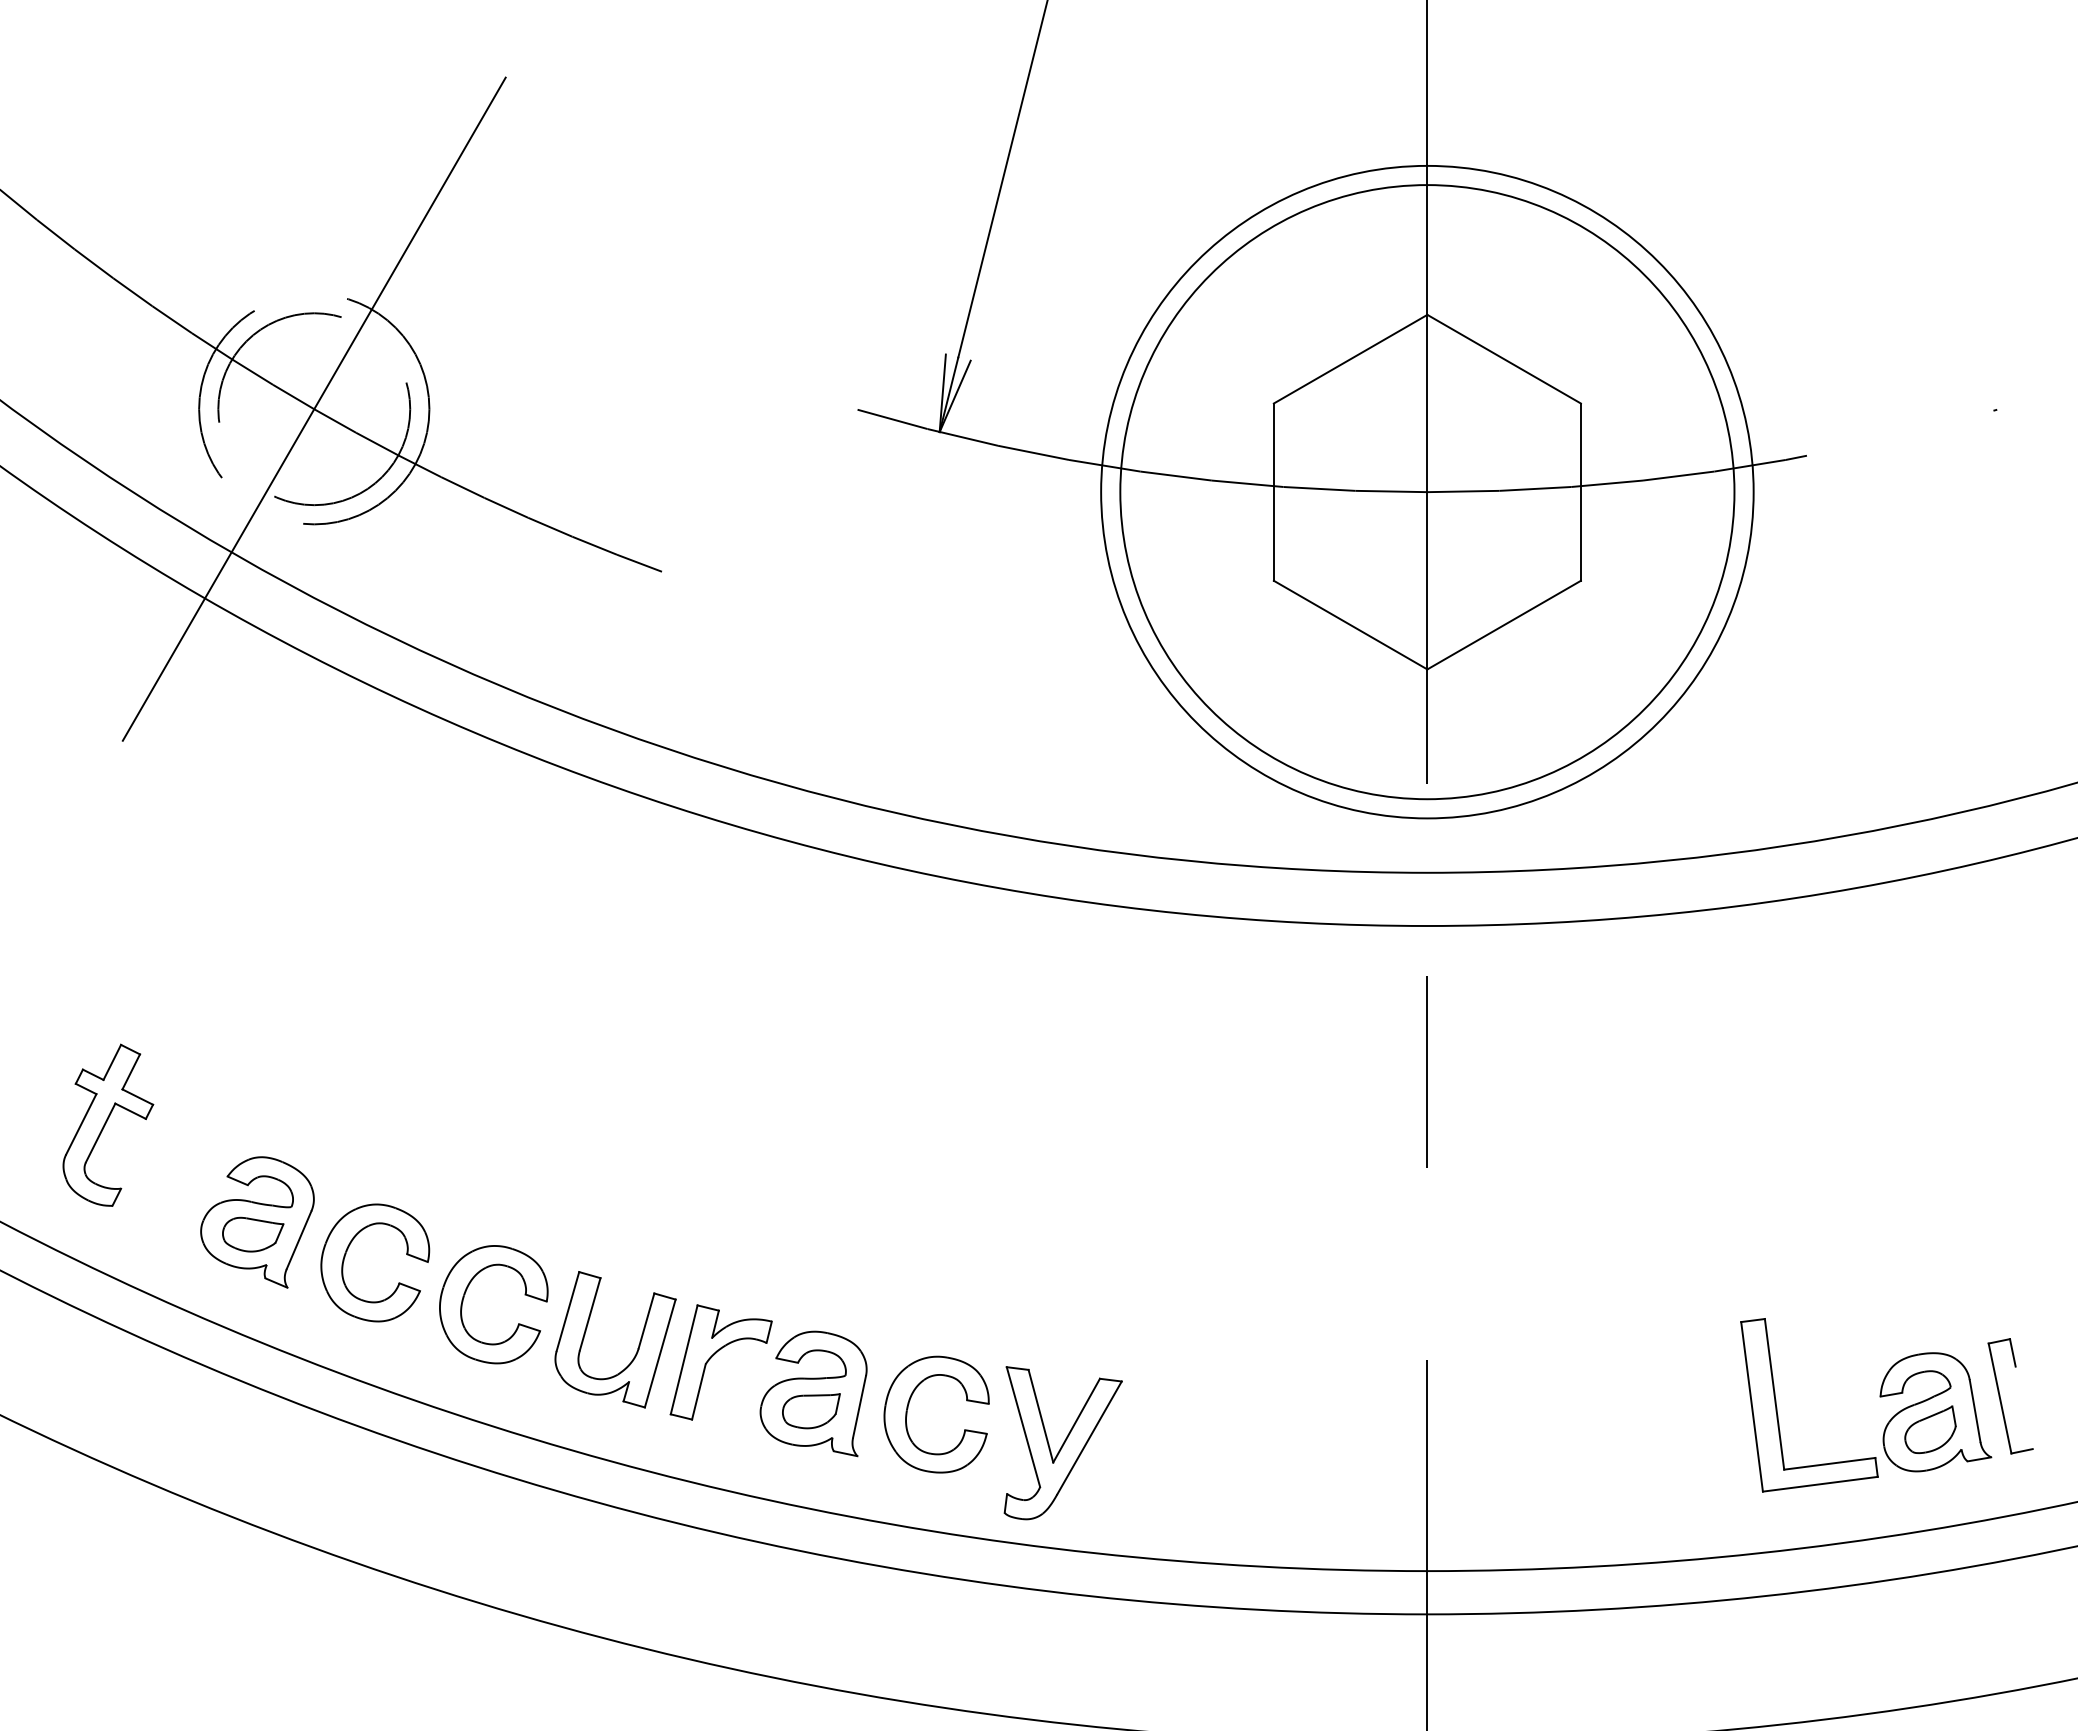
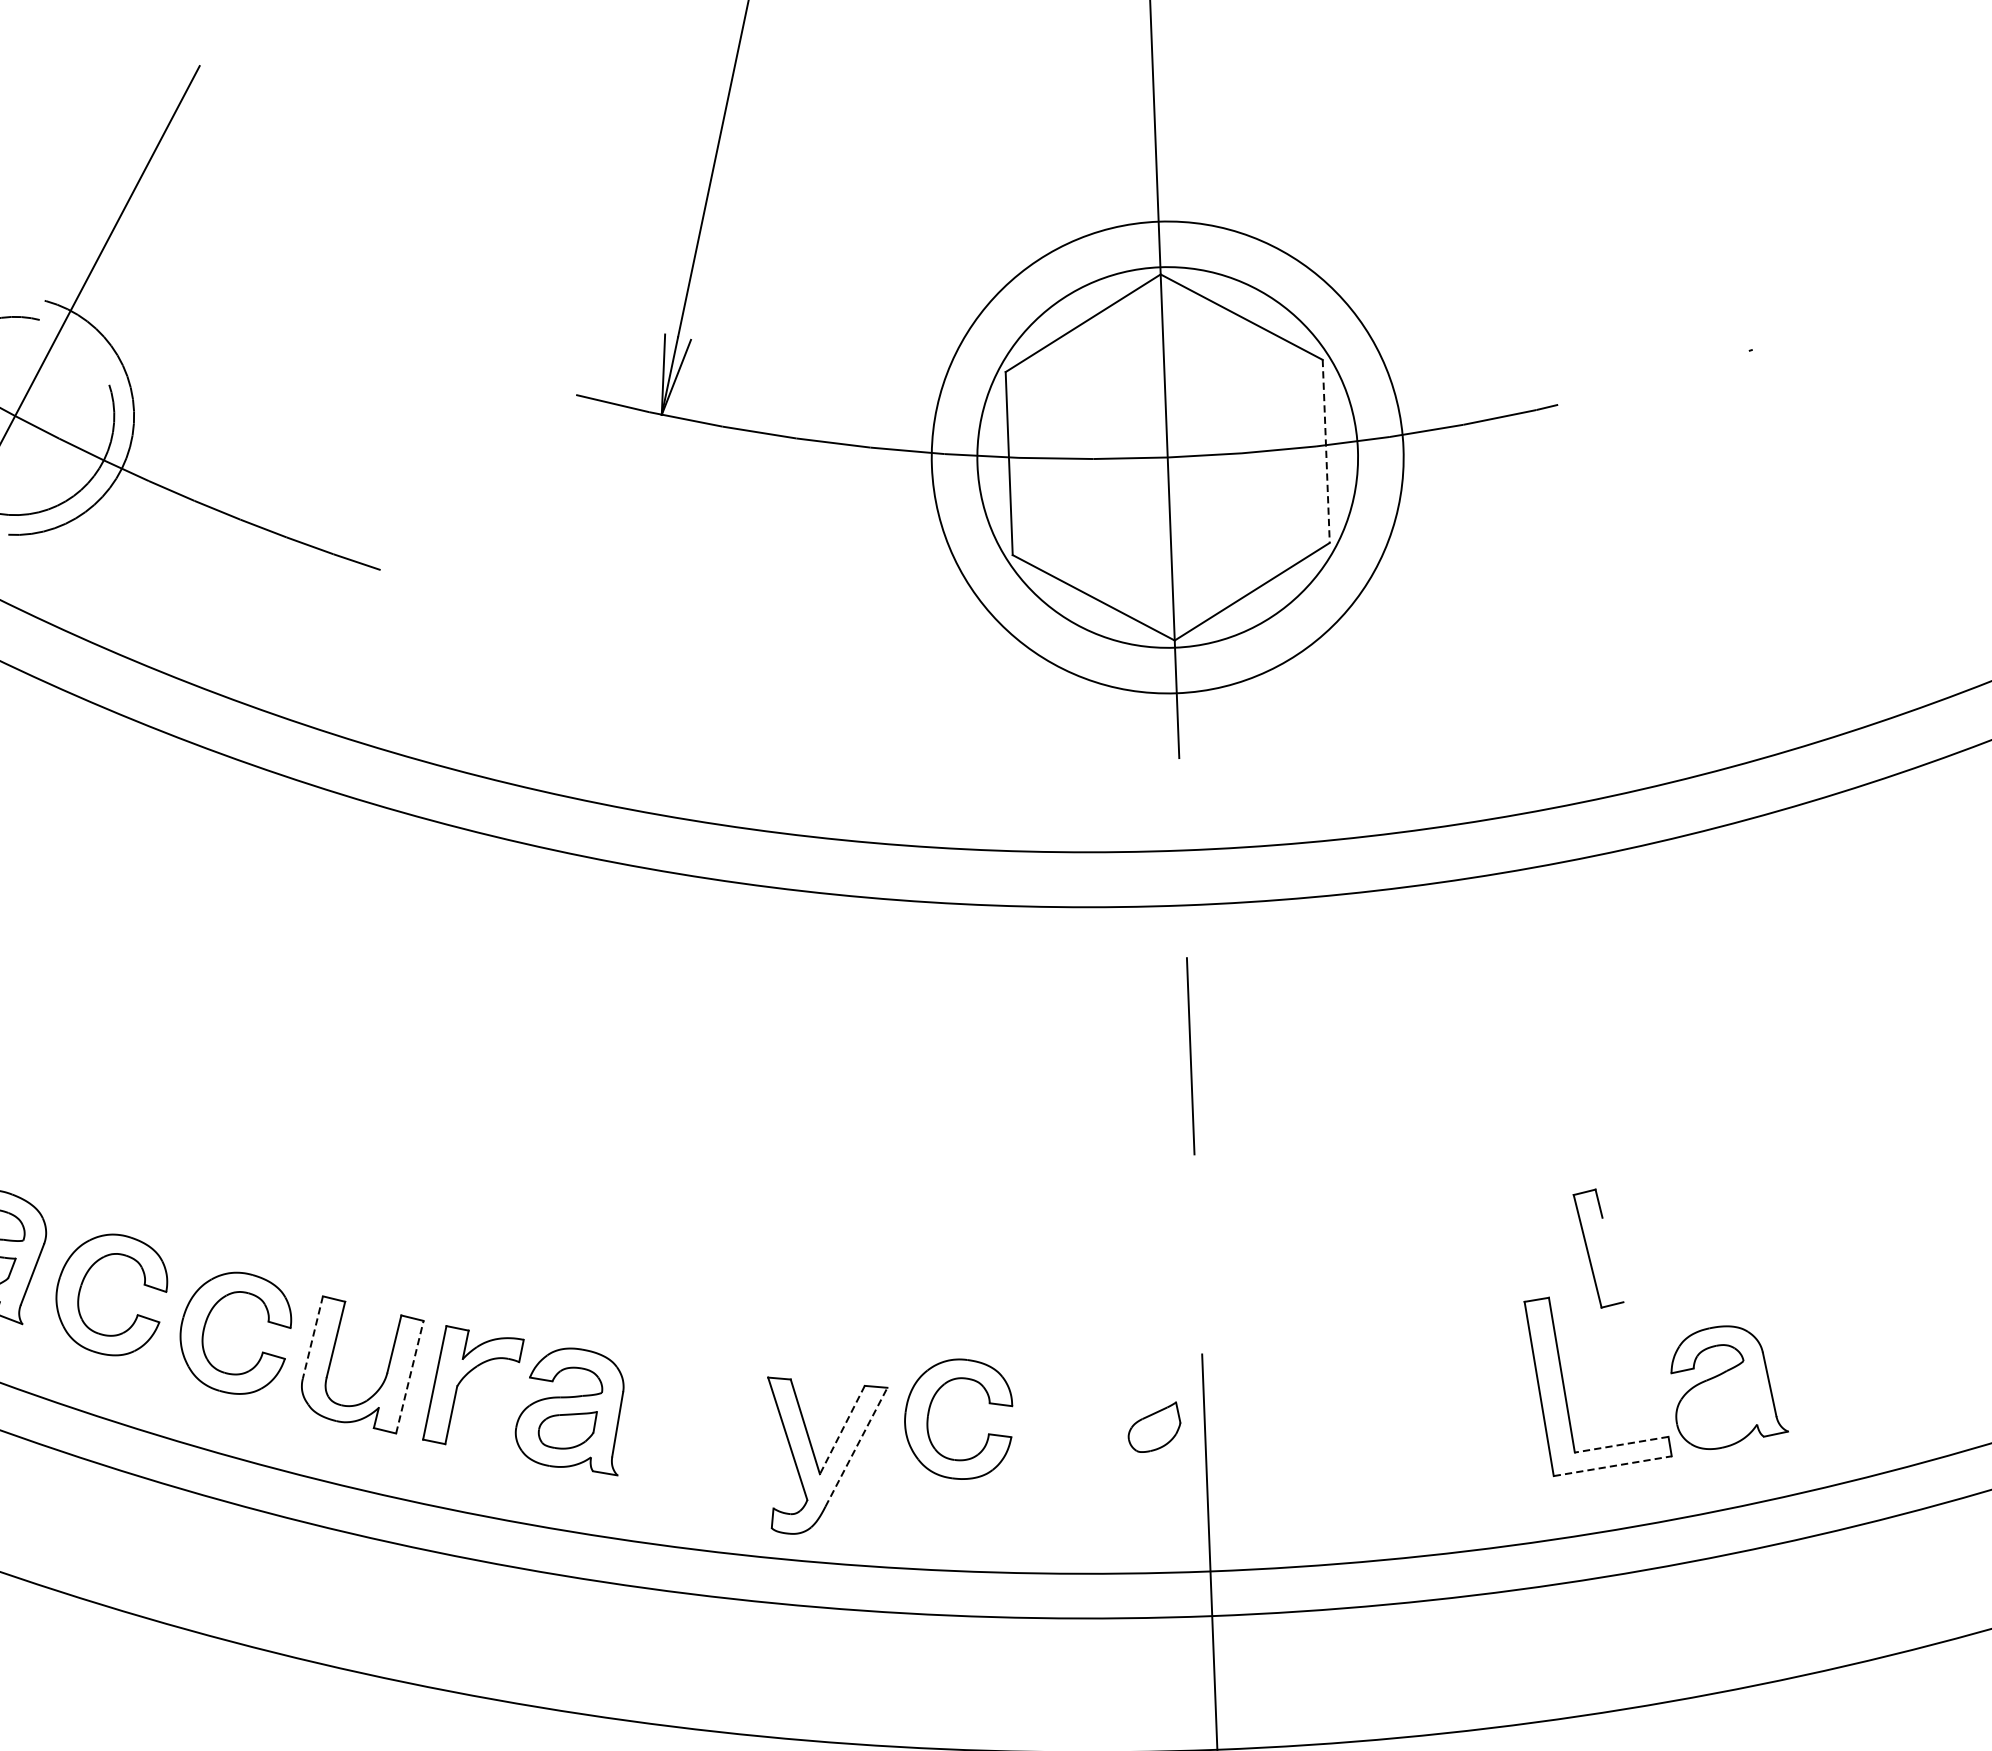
circle: (1427, 491) -> (1167, 456), size x0.7
circle: (1427, 492) -> (1167, 457), size x0.6
line: (1580, 492) -> (1325, 451), solid -> dashed
line: (567, 1312) -> (312, 1338), solid -> dashed
line: (660, 1353) -> (410, 1377), solid -> dashed
part: (2001, 1399) -> (1589, 1252), moved
part: (908, 1408) -> (929, 1414), moved
line: (1076, 1420) -> (842, 1429), solid -> dashed
part: (1930, 1429) -> (1154, 1427), moved
line: (1089, 1437) -> (856, 1446), solid -> dashed
line: (1829, 1463) -> (1621, 1444), solid -> dashed
line: (1820, 1484) -> (1612, 1466), solid -> dashed

